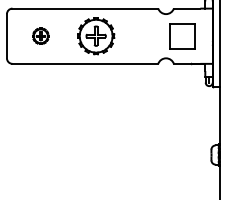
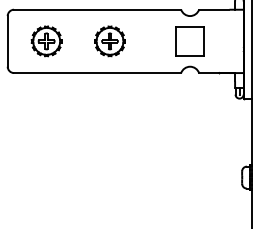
part: (40, 36) -> (46, 41), size x1.67
part: (95, 36) -> (109, 41), size x0.71
part: (182, 36) -> (189, 41), moved

